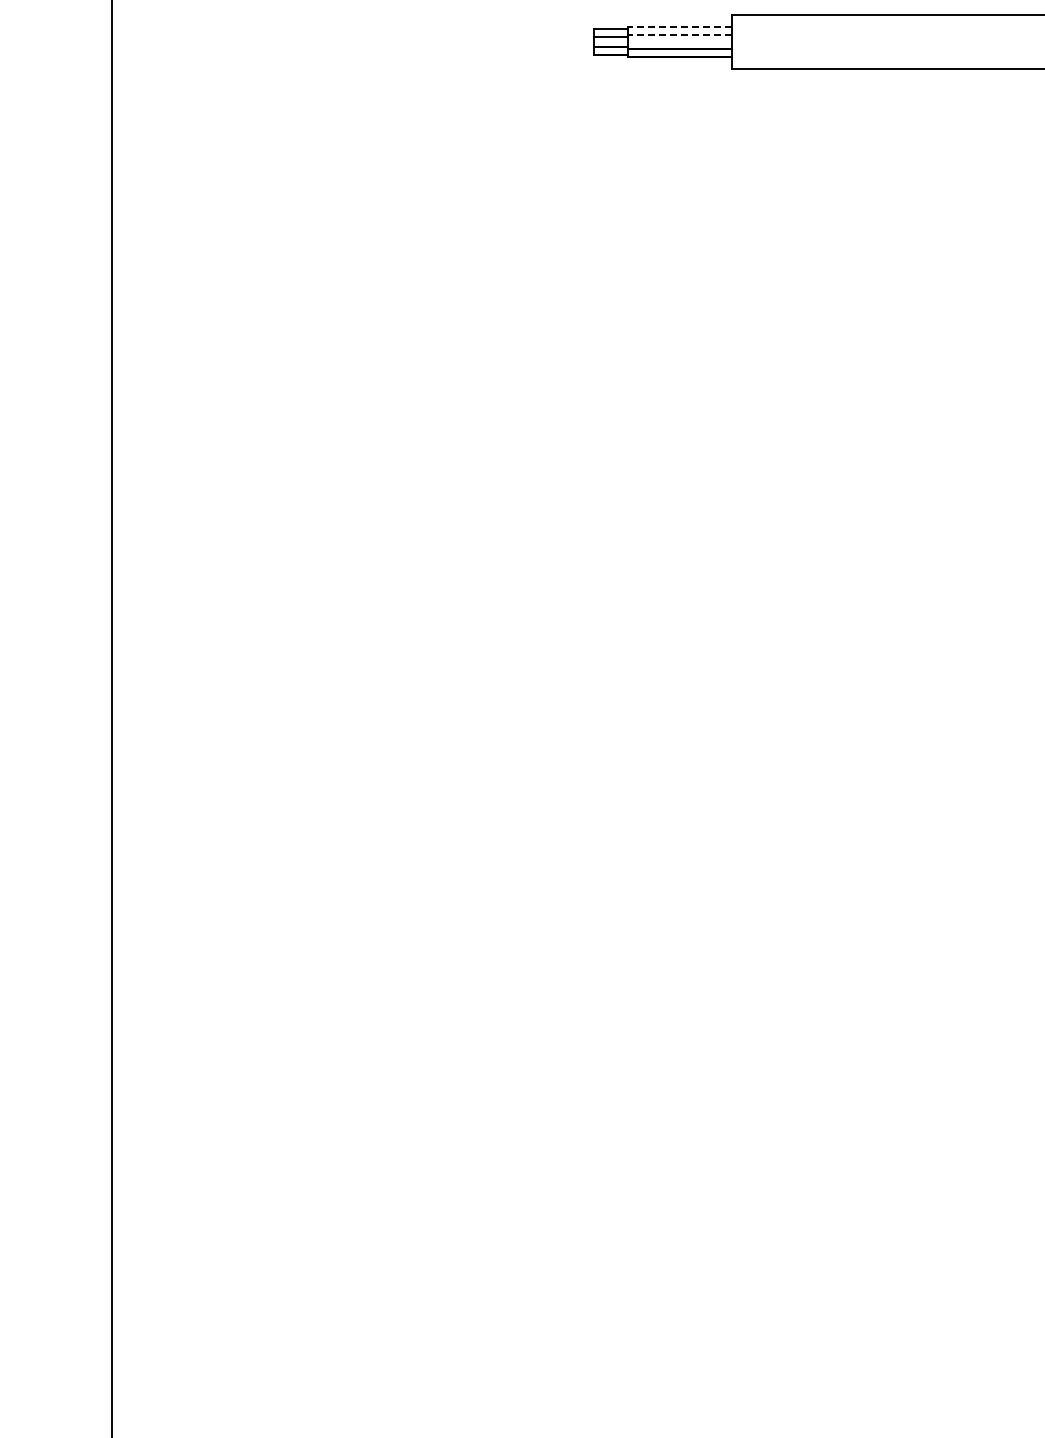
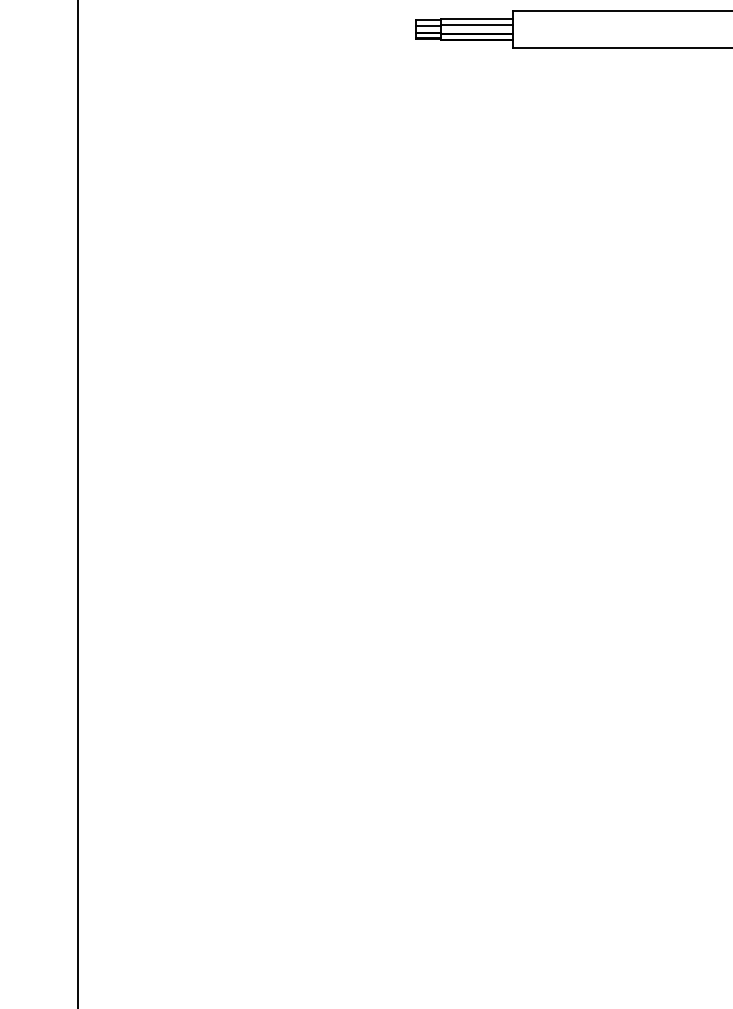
line: (679, 26) -> (476, 18), dashed -> solid
line: (679, 34) -> (476, 24), dashed -> solid

